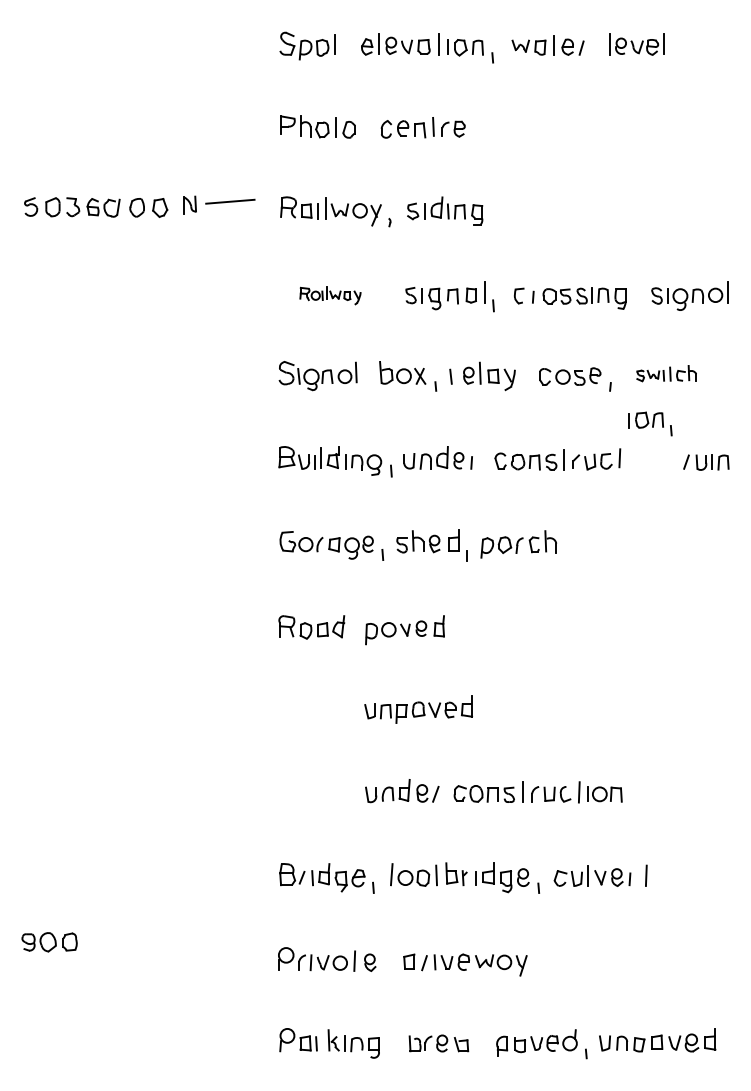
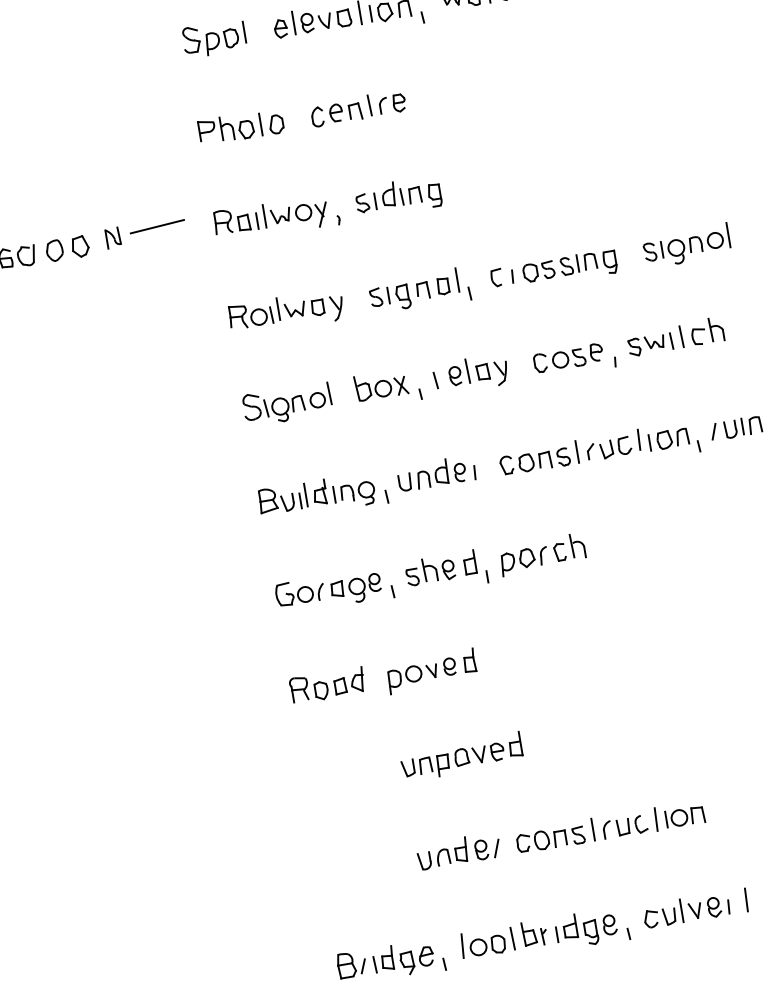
part: (330, 295) -> (286, 312), size x1.67
part: (666, 373) -> (675, 336), size x1.43
part: (650, 423) -> (674, 442), moved

